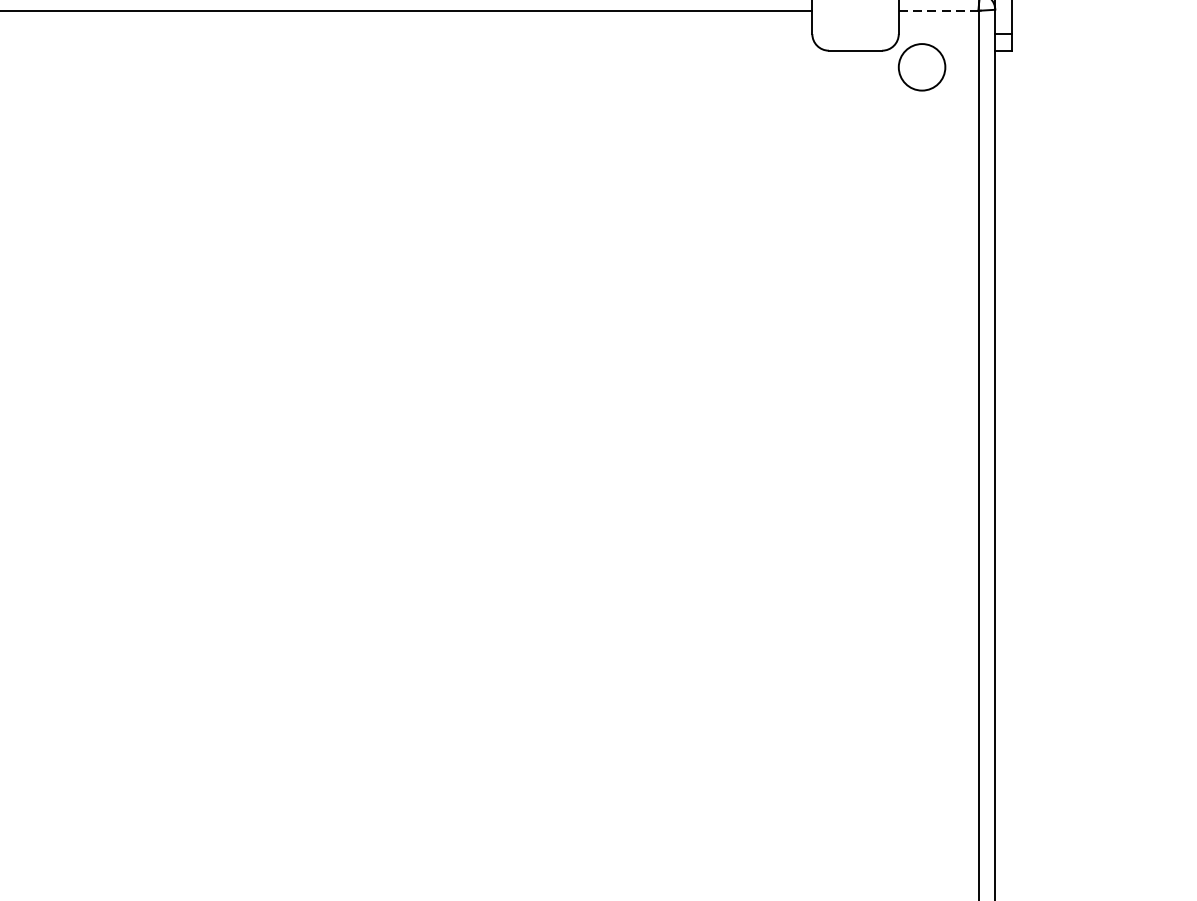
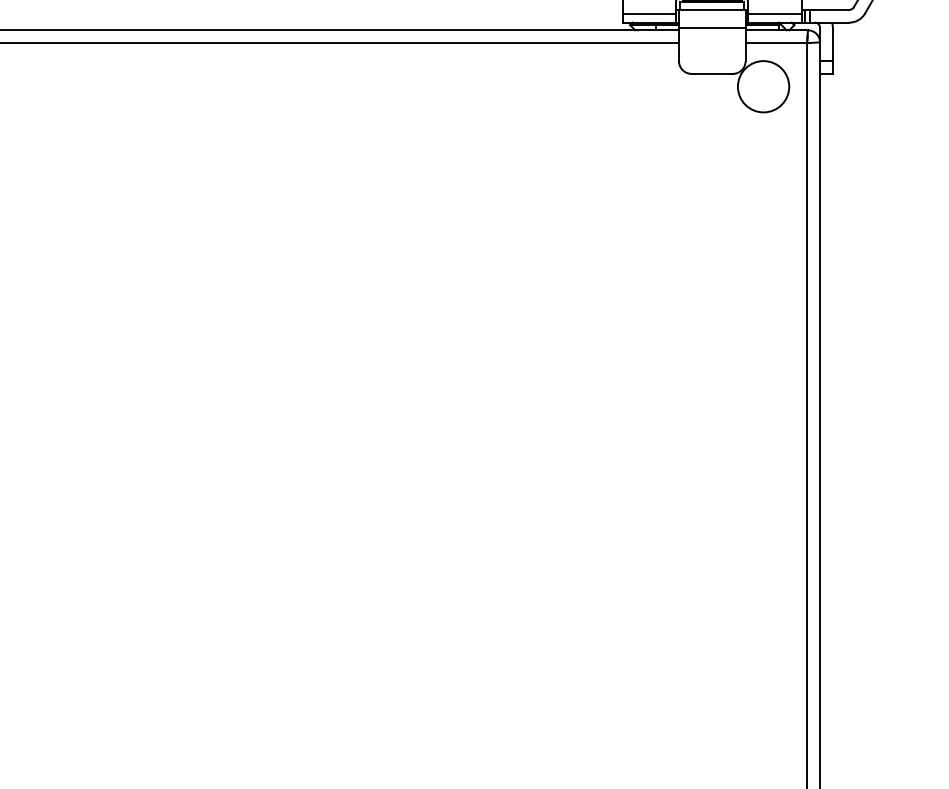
line: (938, 11) -> (776, 43), dashed -> solid
circle: (921, 66) -> (763, 86), size x1.43

